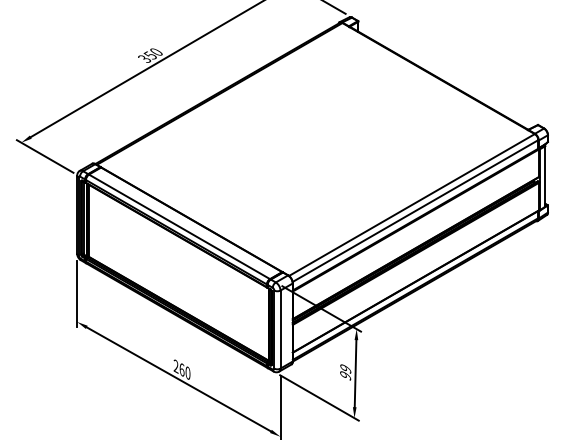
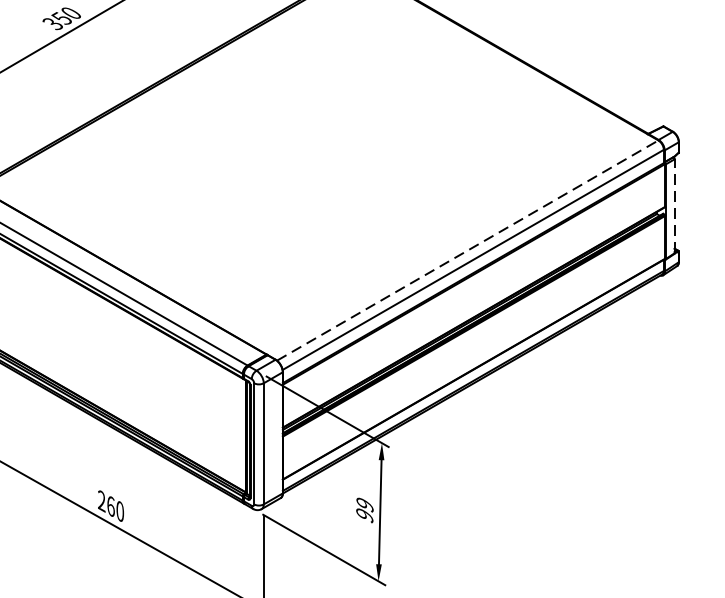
line: (545, 175) -> (675, 204), solid -> dashed
line: (411, 205) -> (467, 251), solid -> dashed

